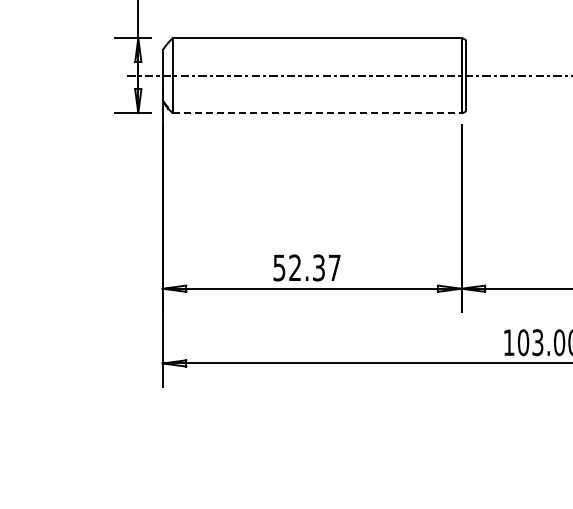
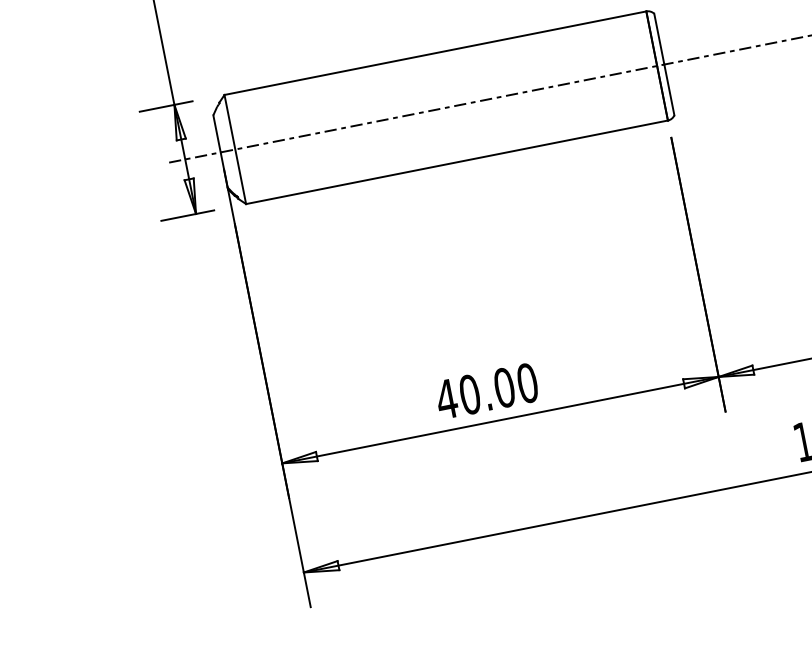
line: (317, 113) -> (457, 162), dashed -> solid
text: (306, 267) -> (486, 390), 52.37 -> 40.00

